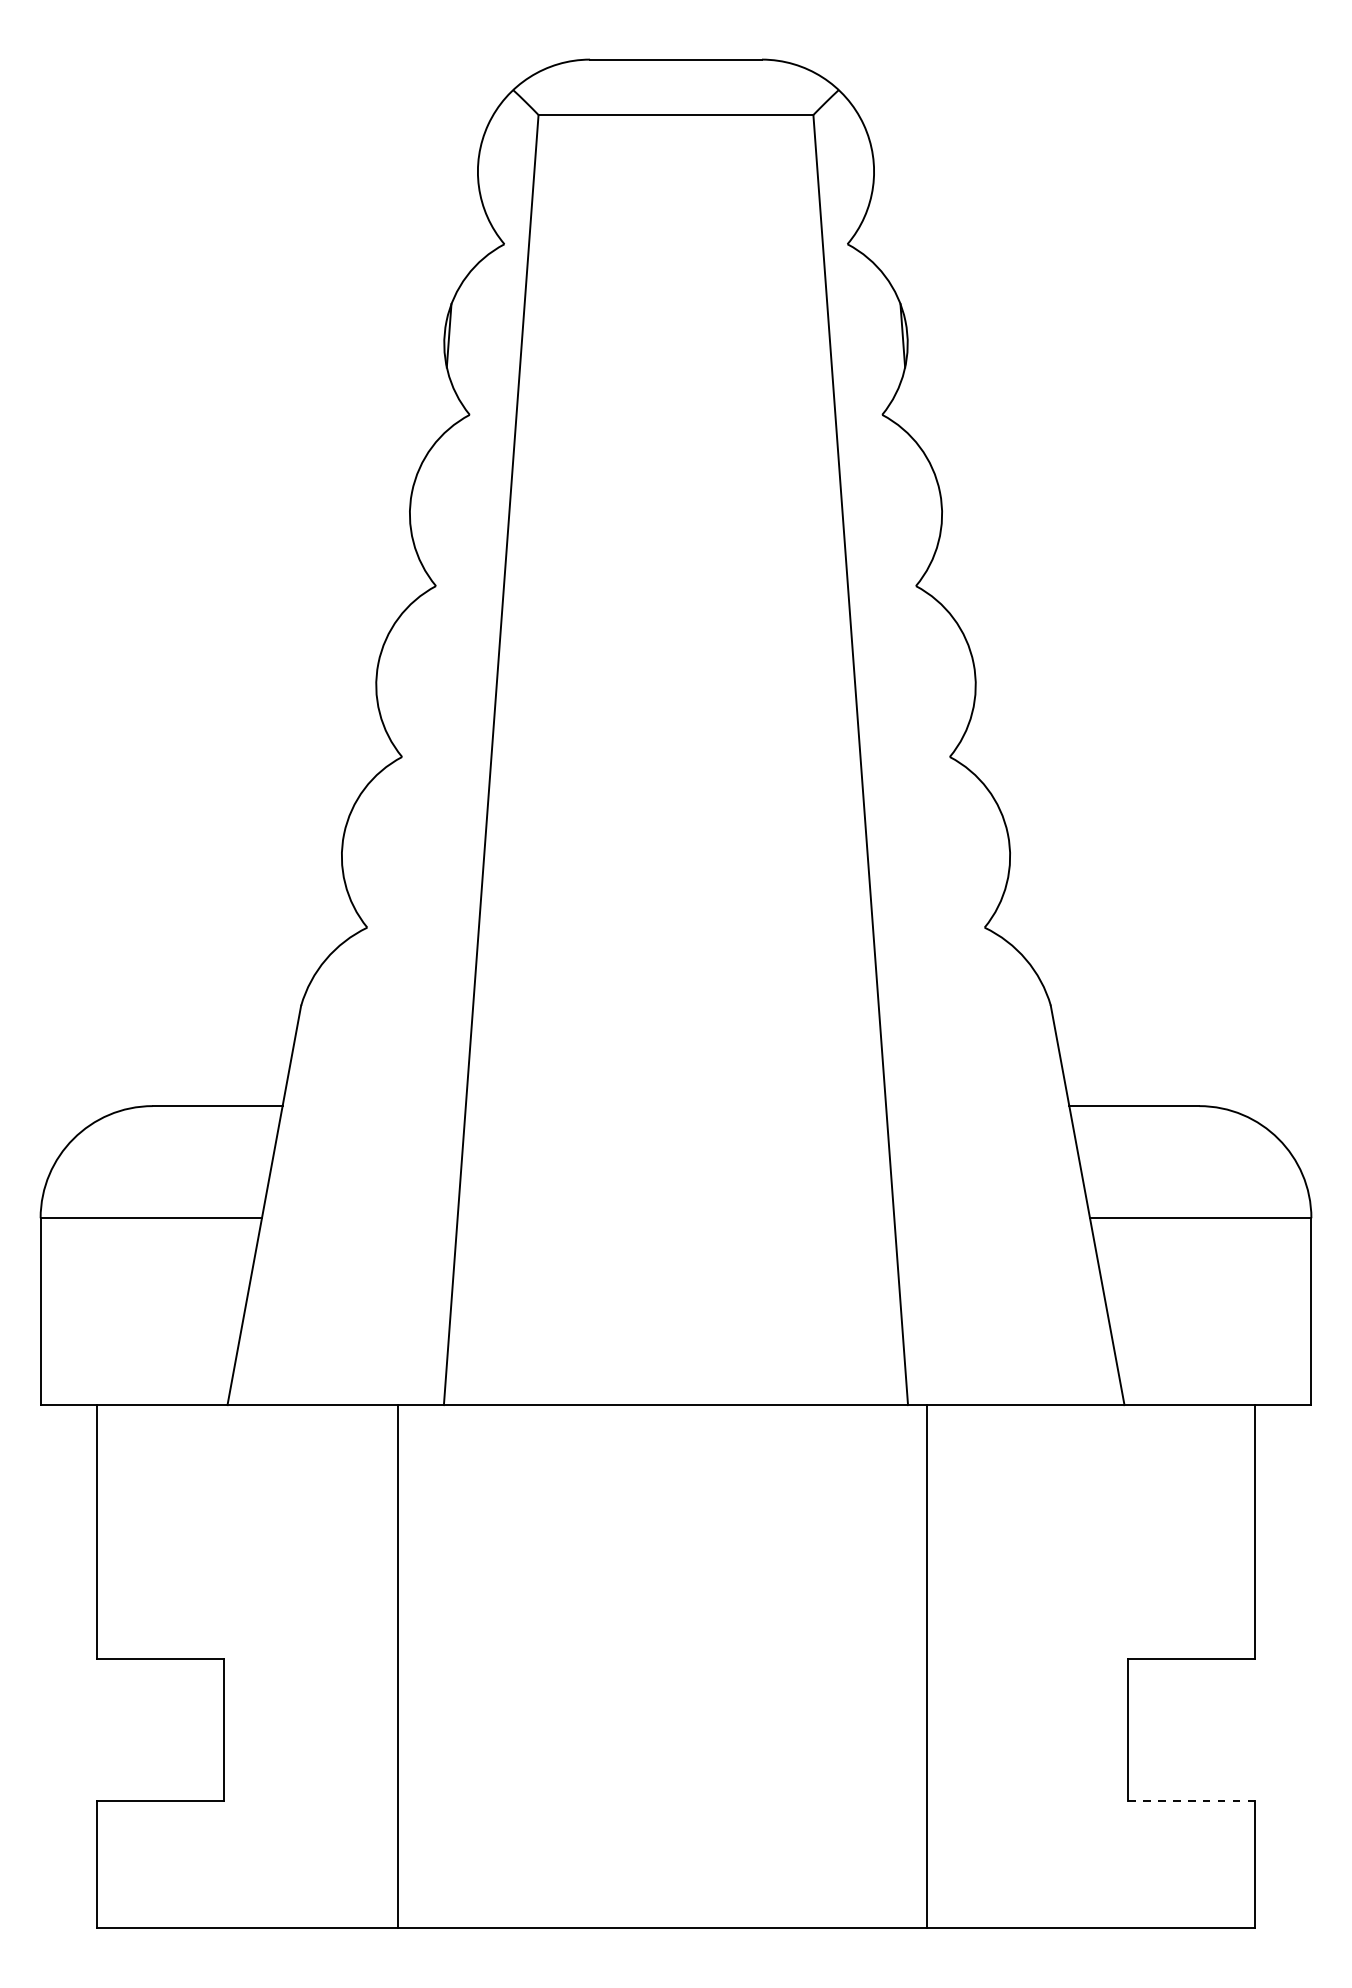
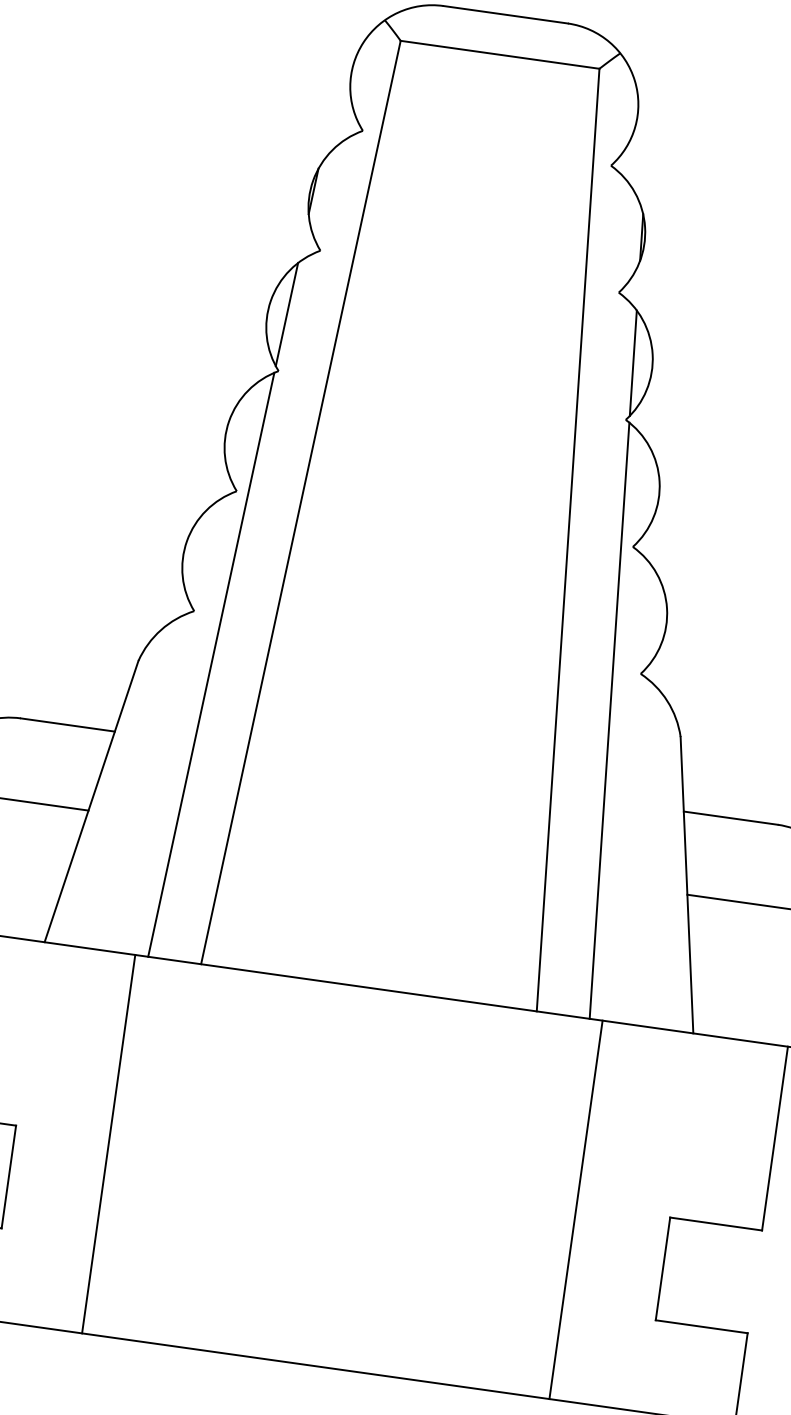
line: (436, 507) -> (286, 314), added
line: (915, 507) -> (633, 363), added
line: (400, 997) -> (211, 665), added
line: (951, 997) -> (609, 721), added
line: (397, 1666) -> (108, 1143), moved
line: (927, 1666) -> (576, 1209), moved
line: (1191, 1801) -> (701, 1326), dashed -> solid

